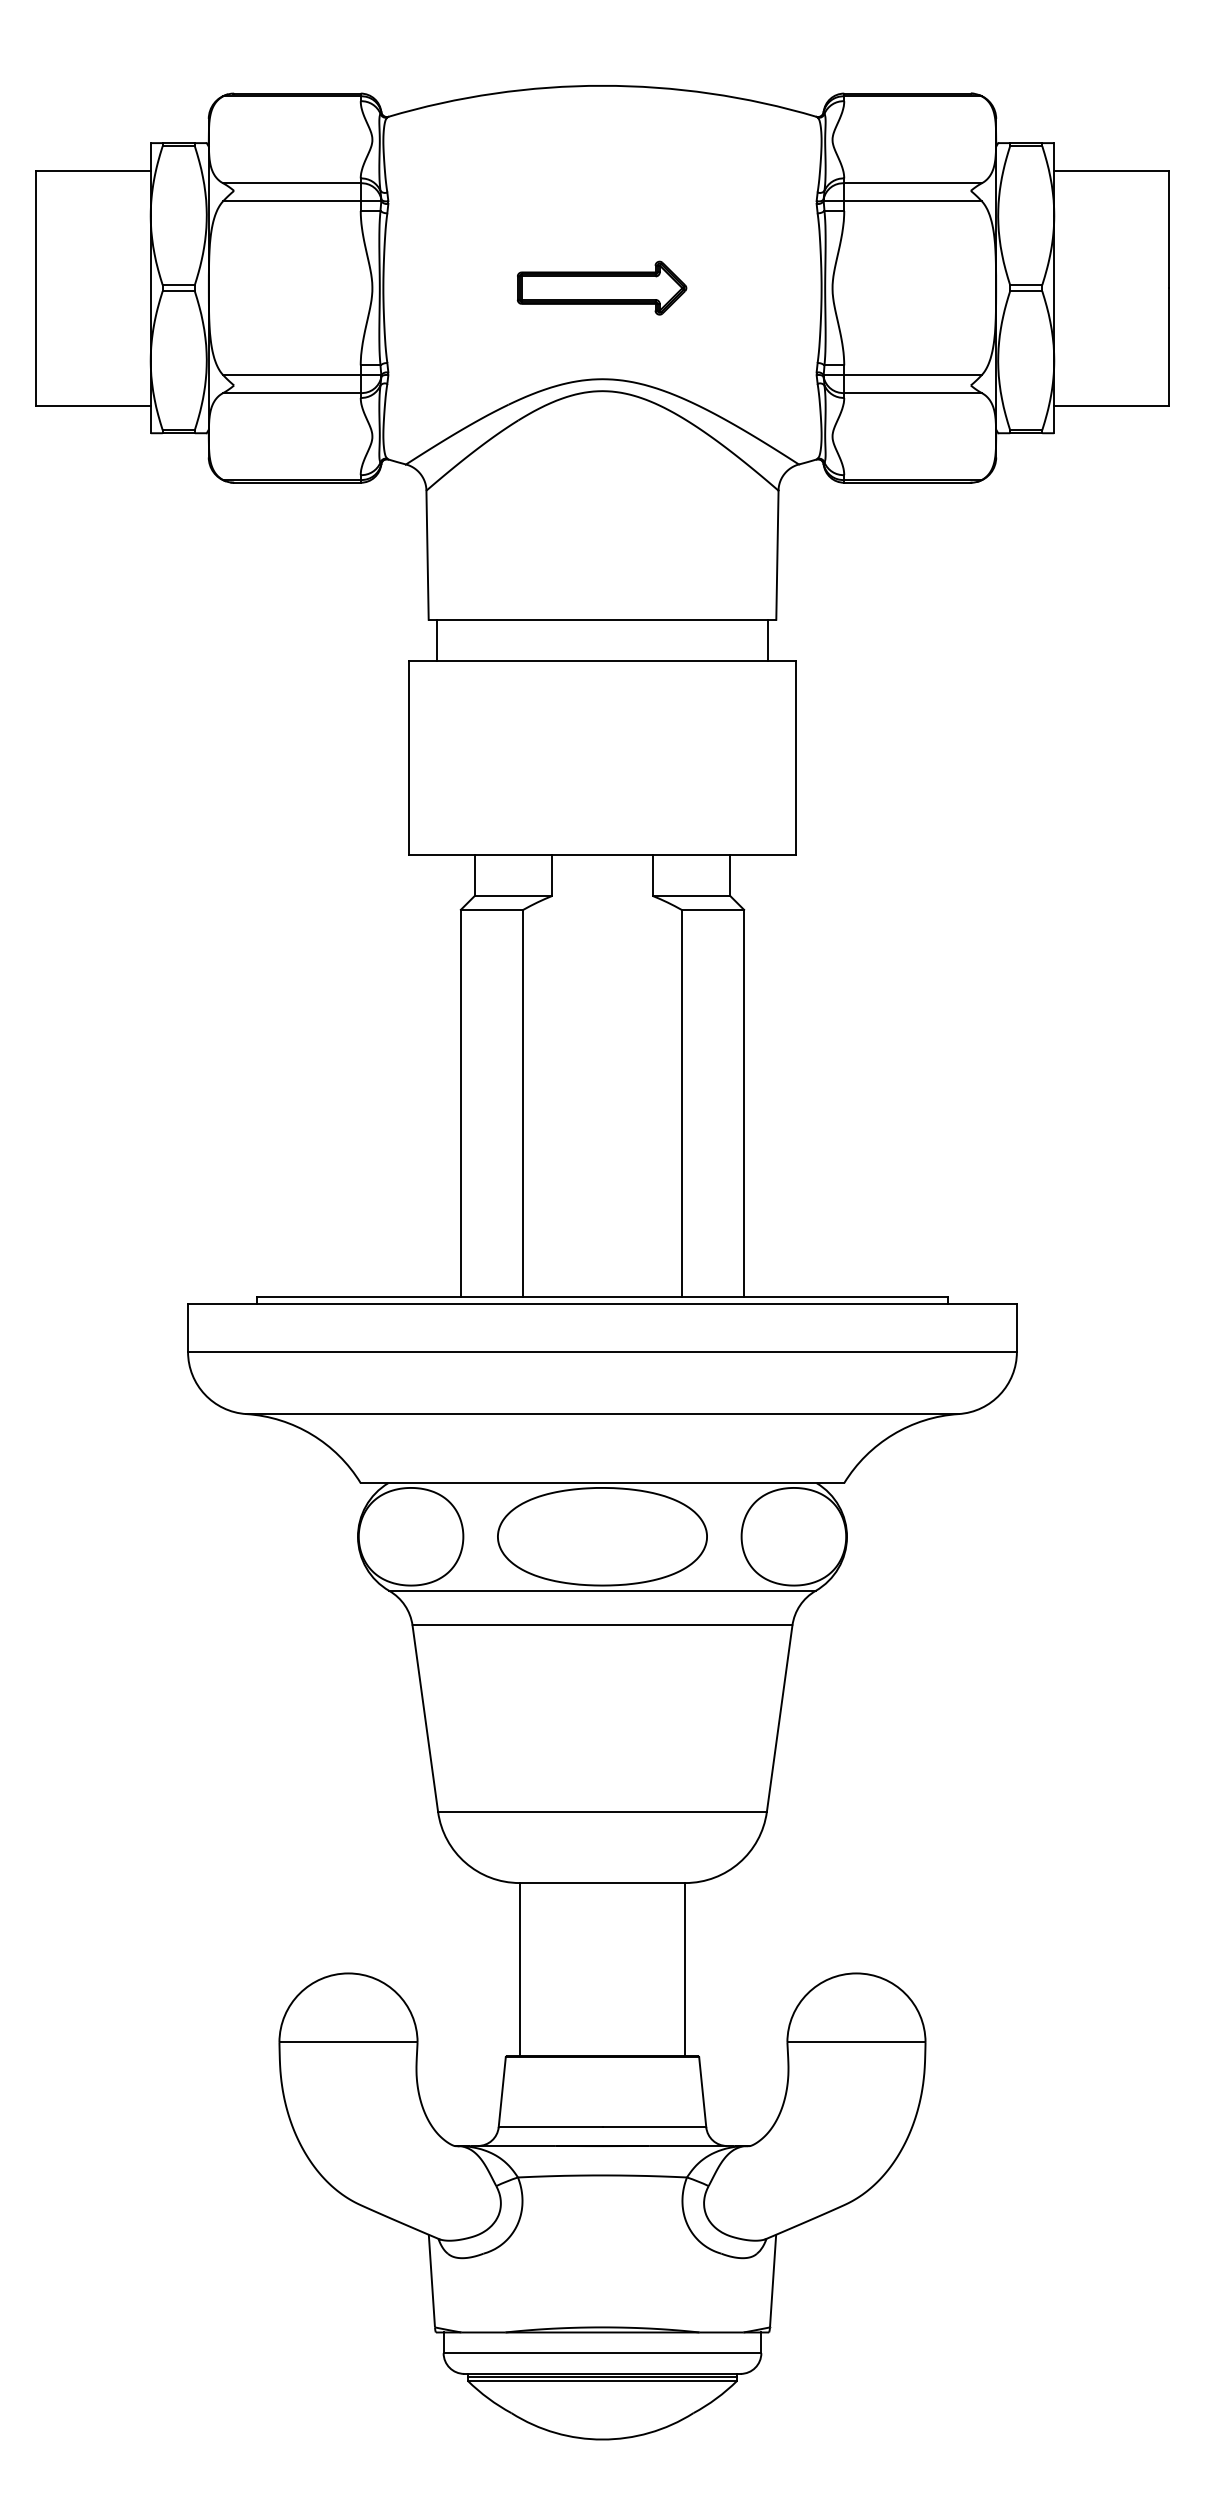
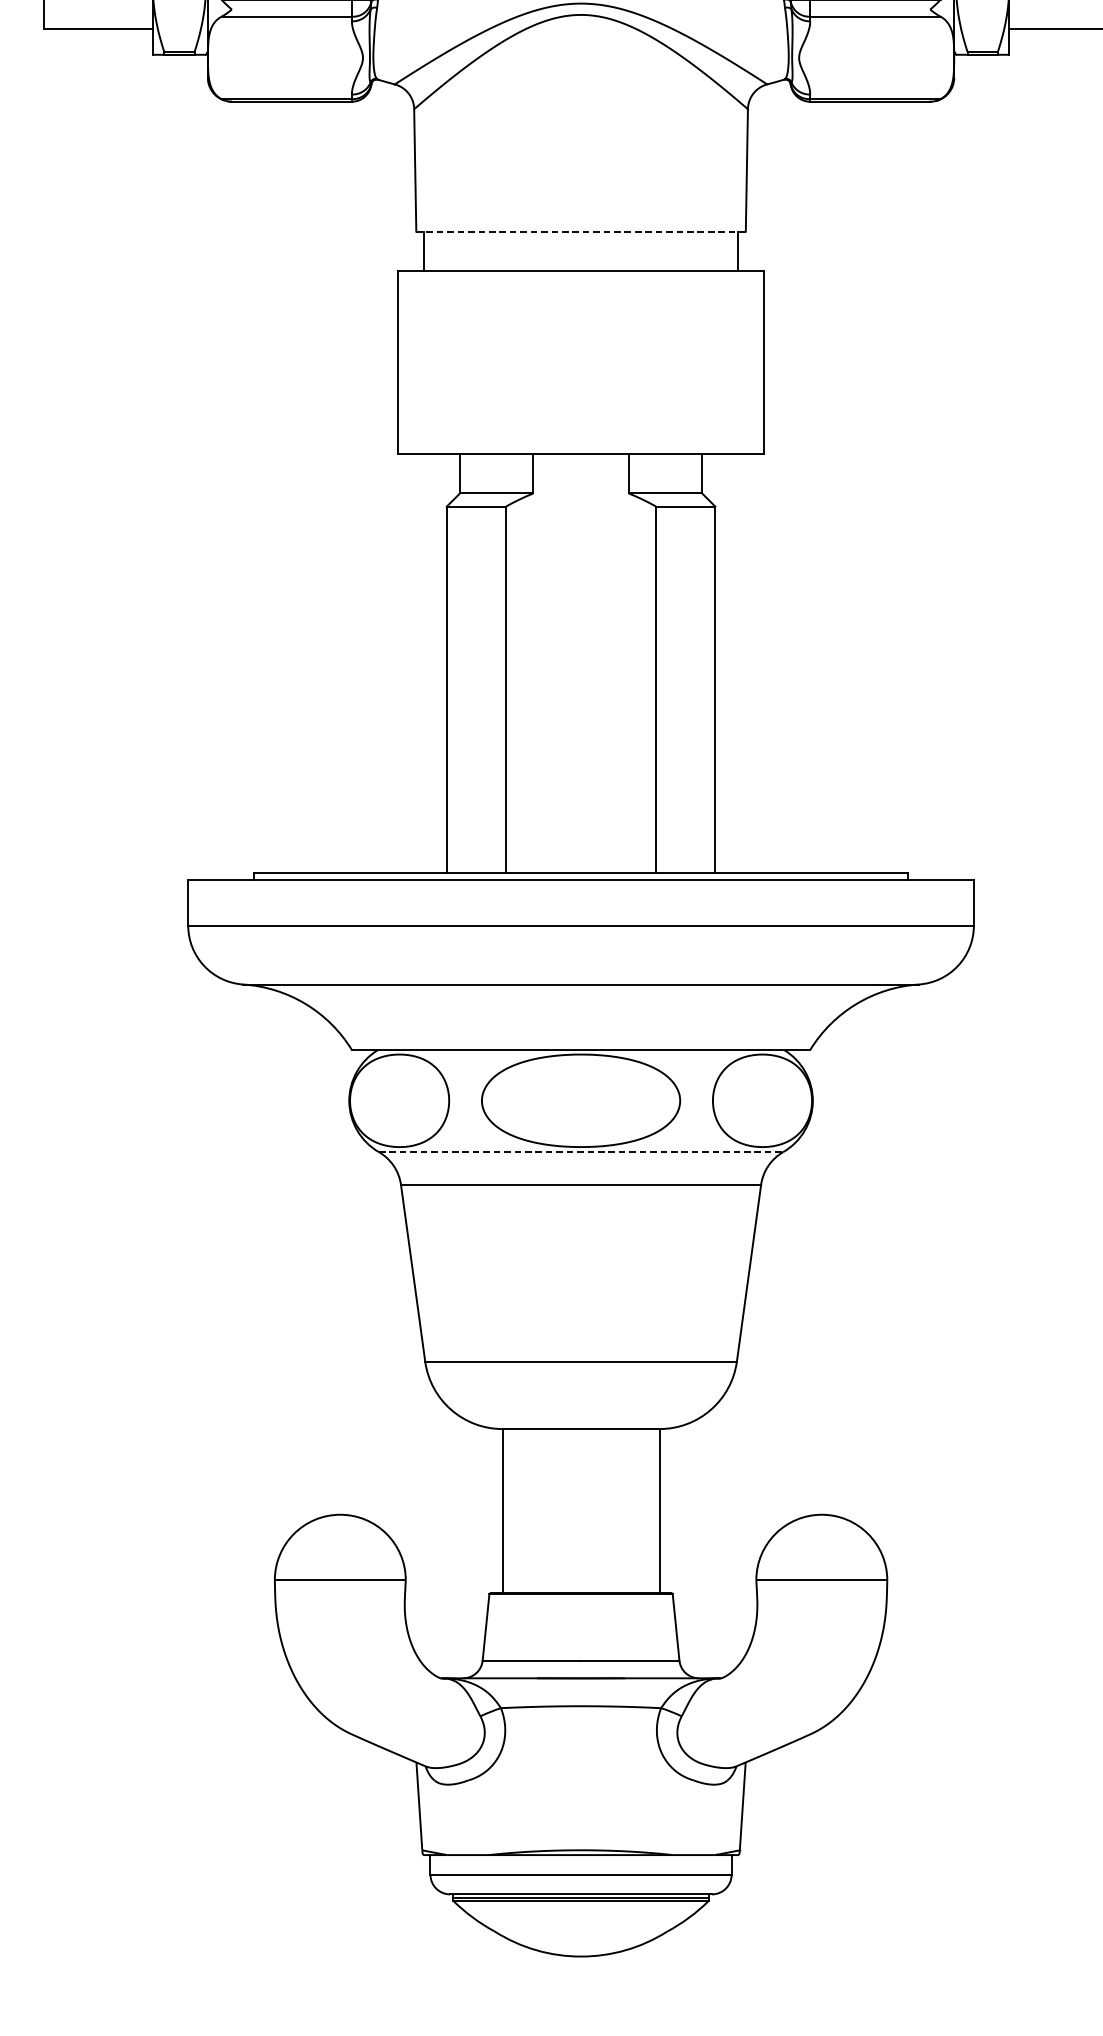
line: (602, 619) -> (581, 231), solid -> dashed
line: (603, 1590) -> (582, 1151), solid -> dashed

